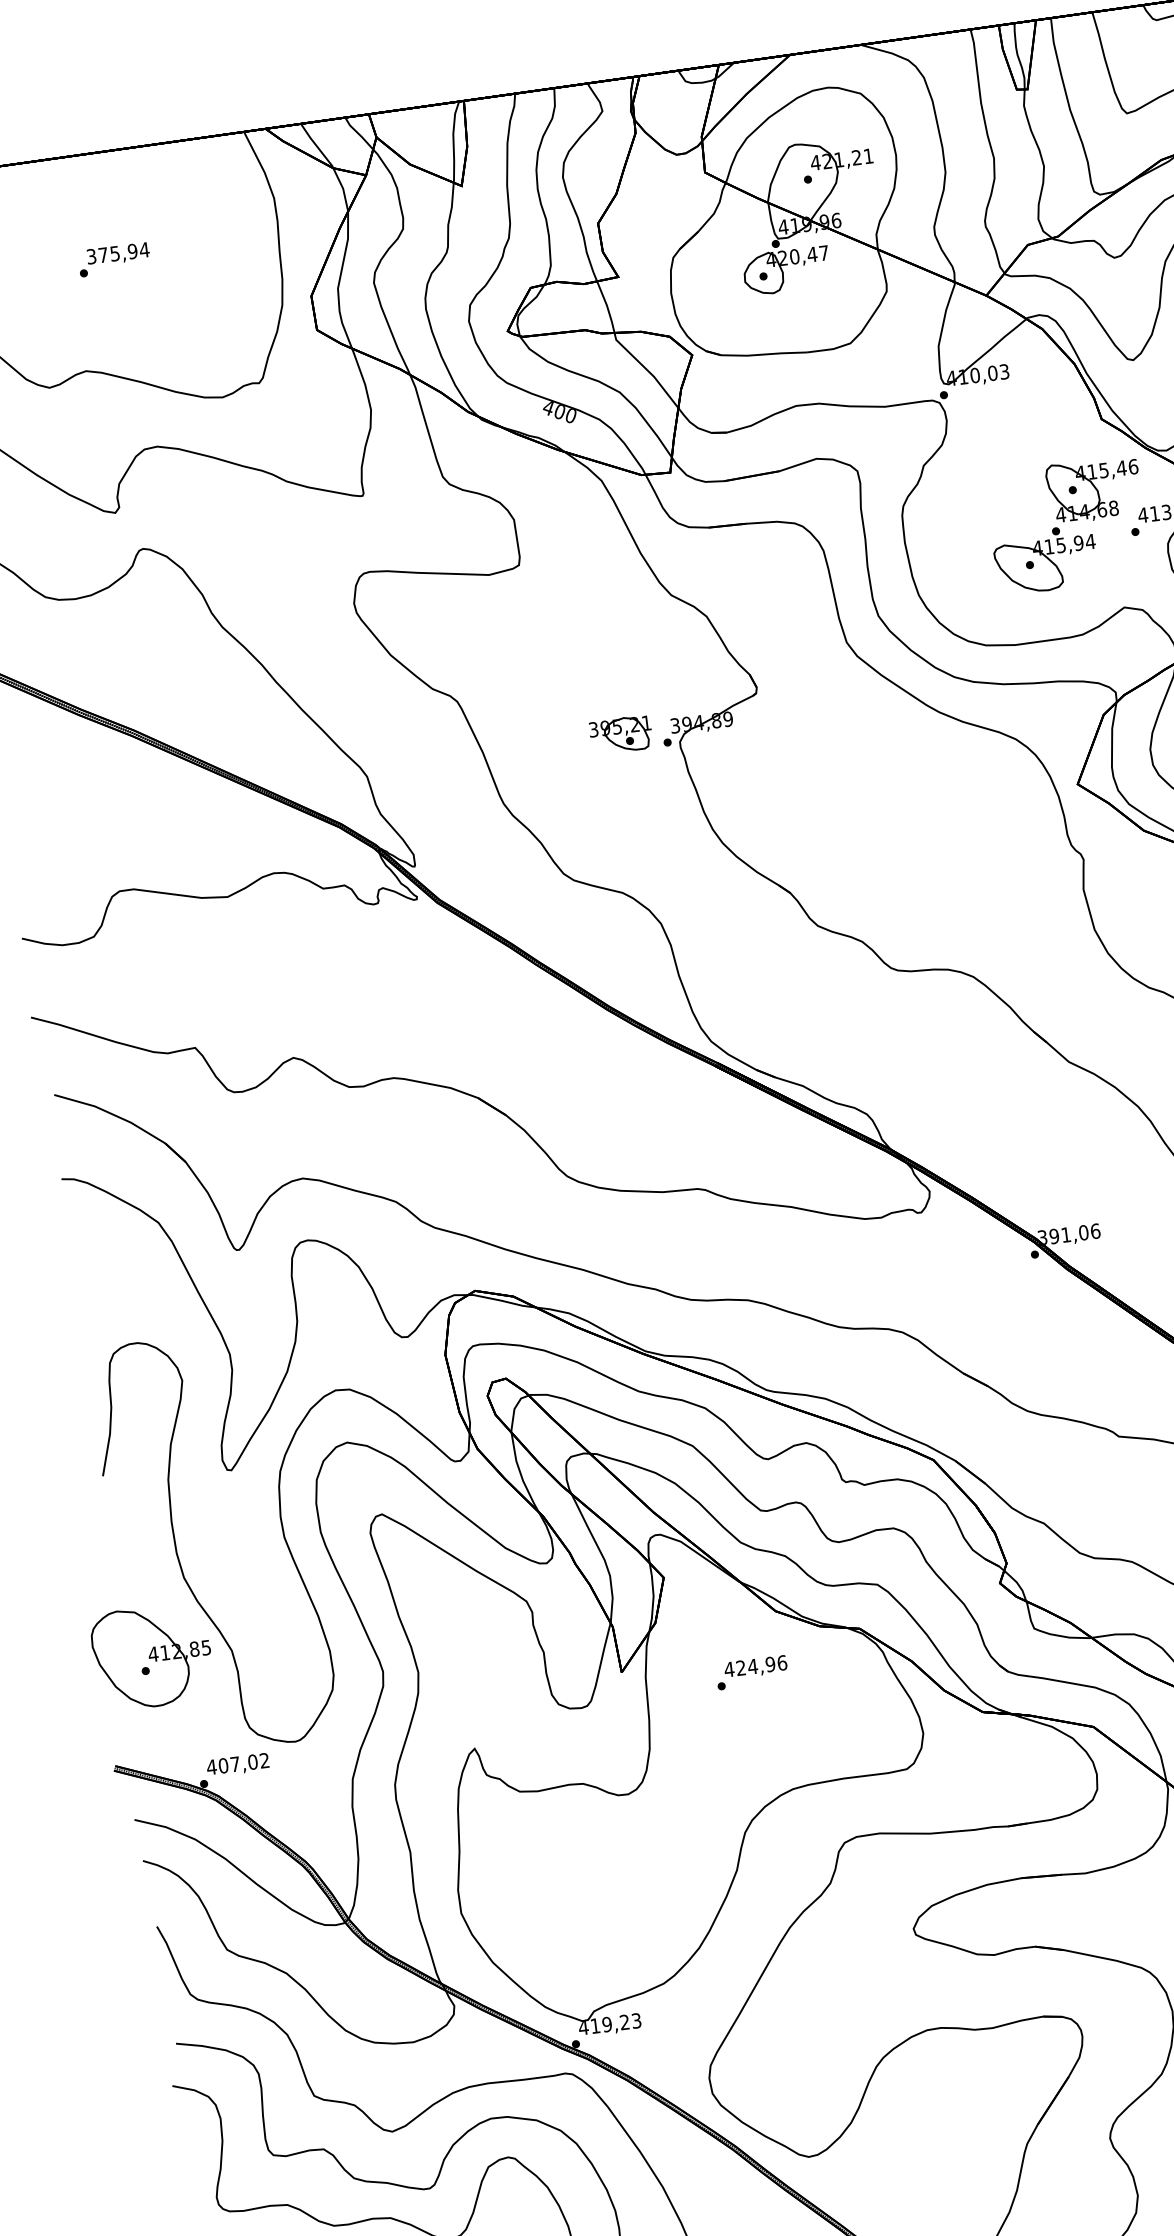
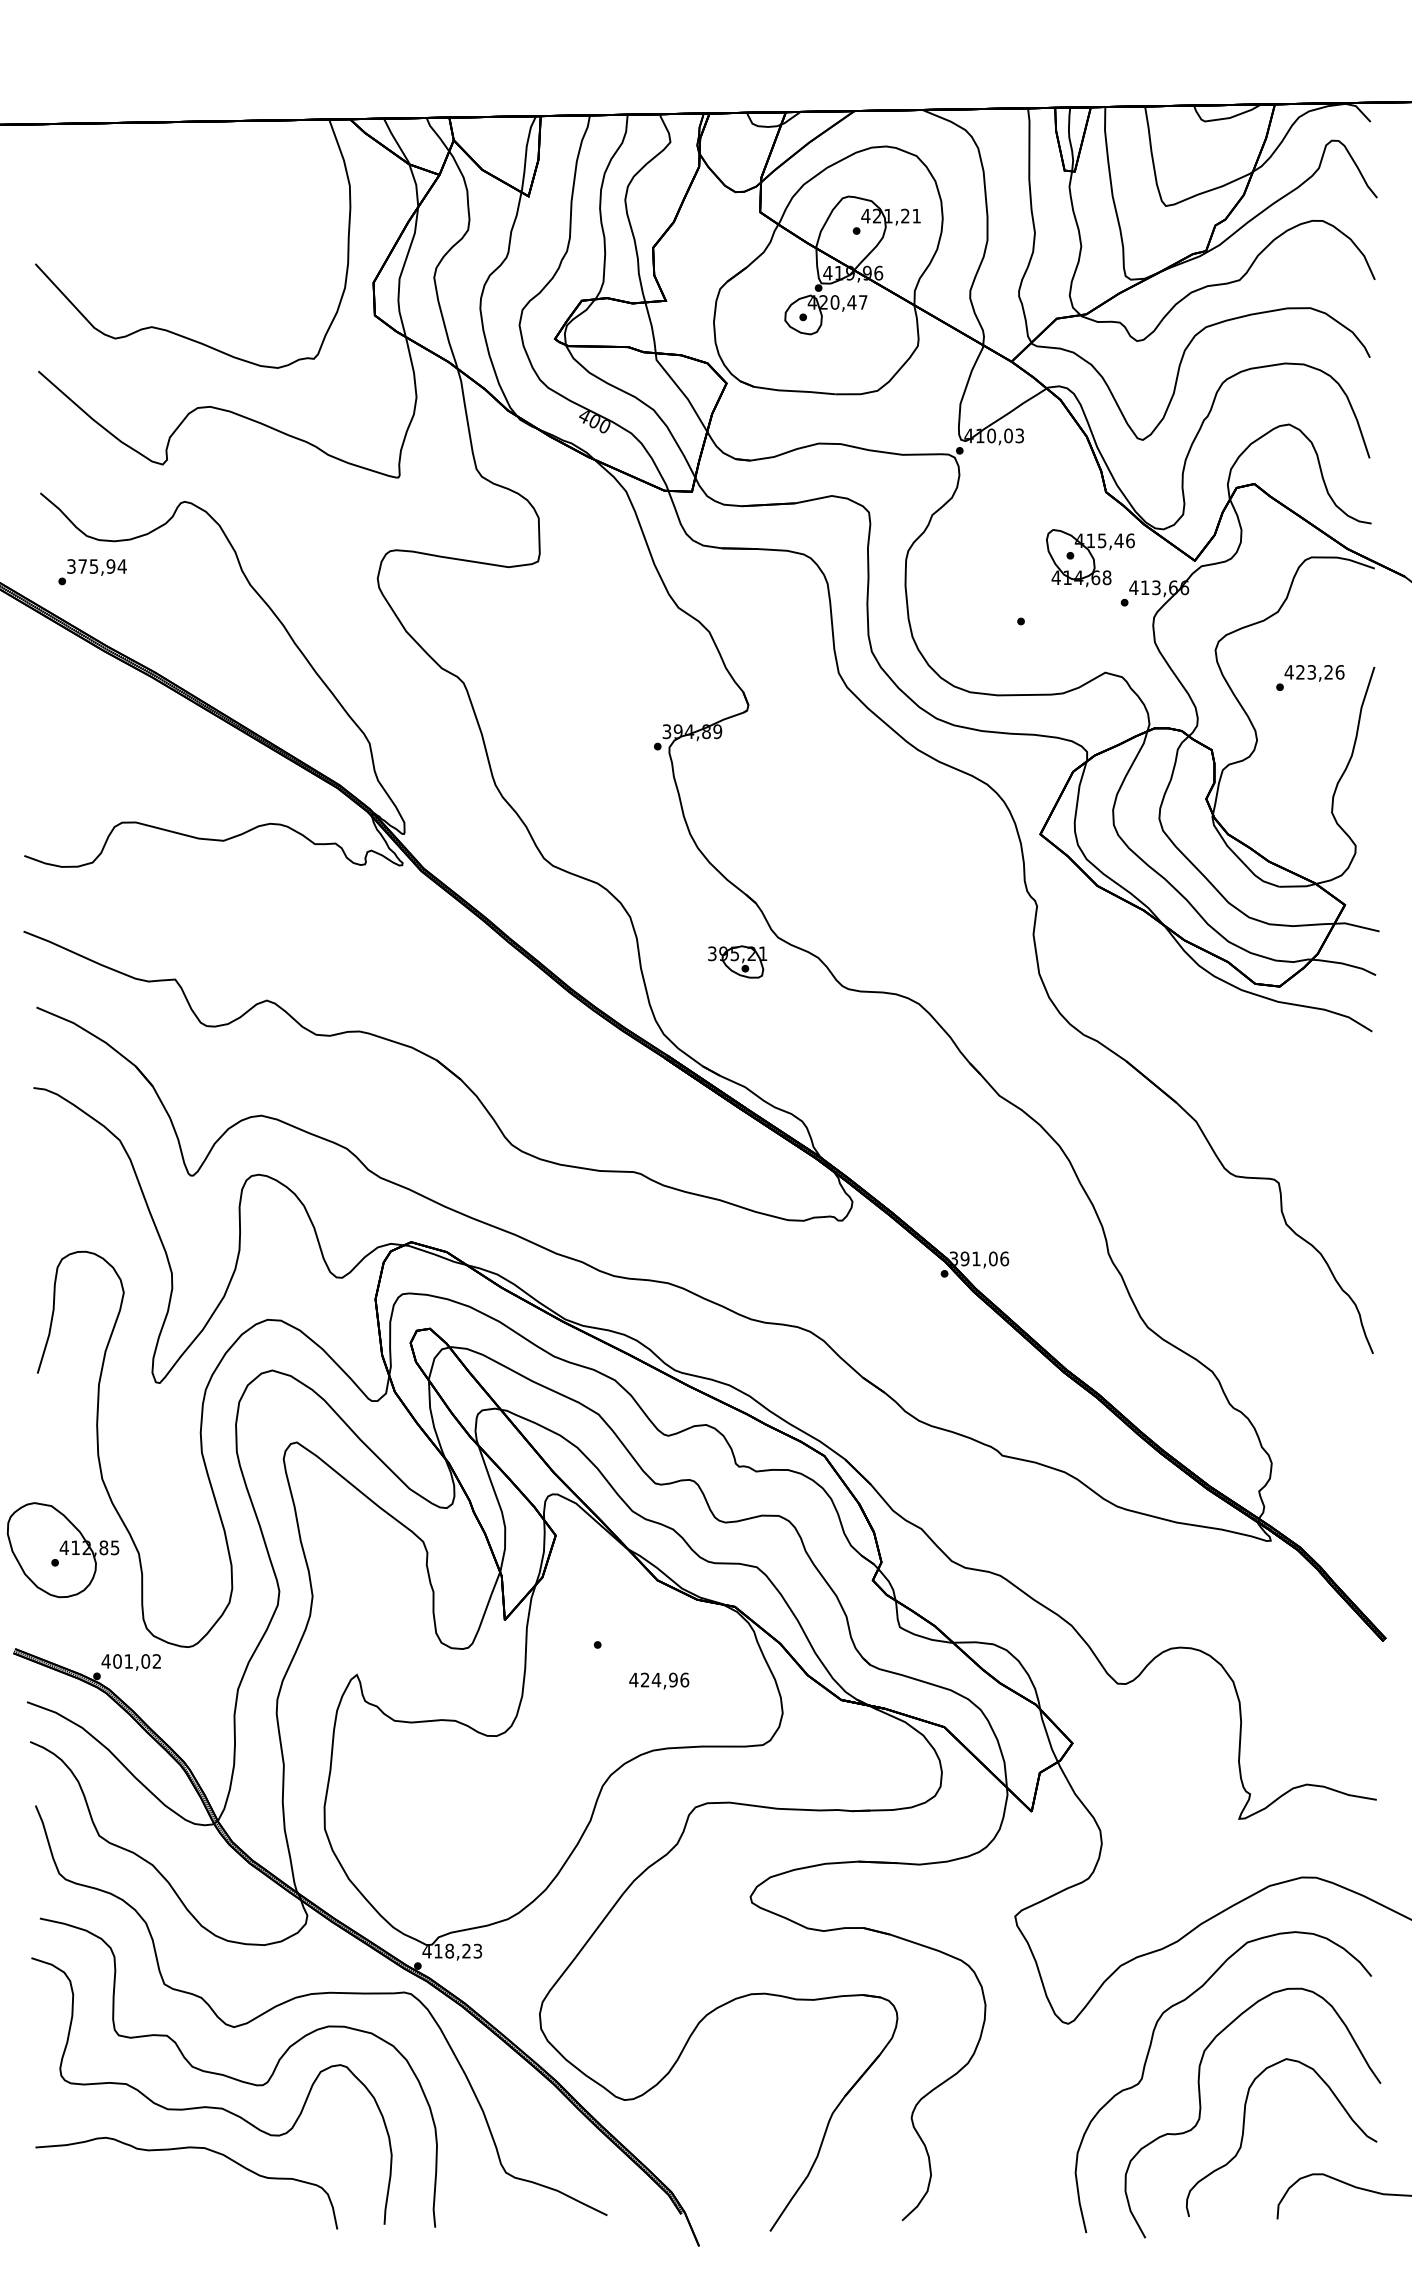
text: (114, 260) -> (92, 572), moved
part: (1045, 559) -> (1036, 618), removed
part: (620, 734) -> (737, 961), moved
text: (756, 1666) -> (659, 1680), moved
text: (234, 1764) -> (128, 1661), 407,02 -> 401,02
text: (607, 2024) -> (449, 1951), 419,23 -> 418,23

